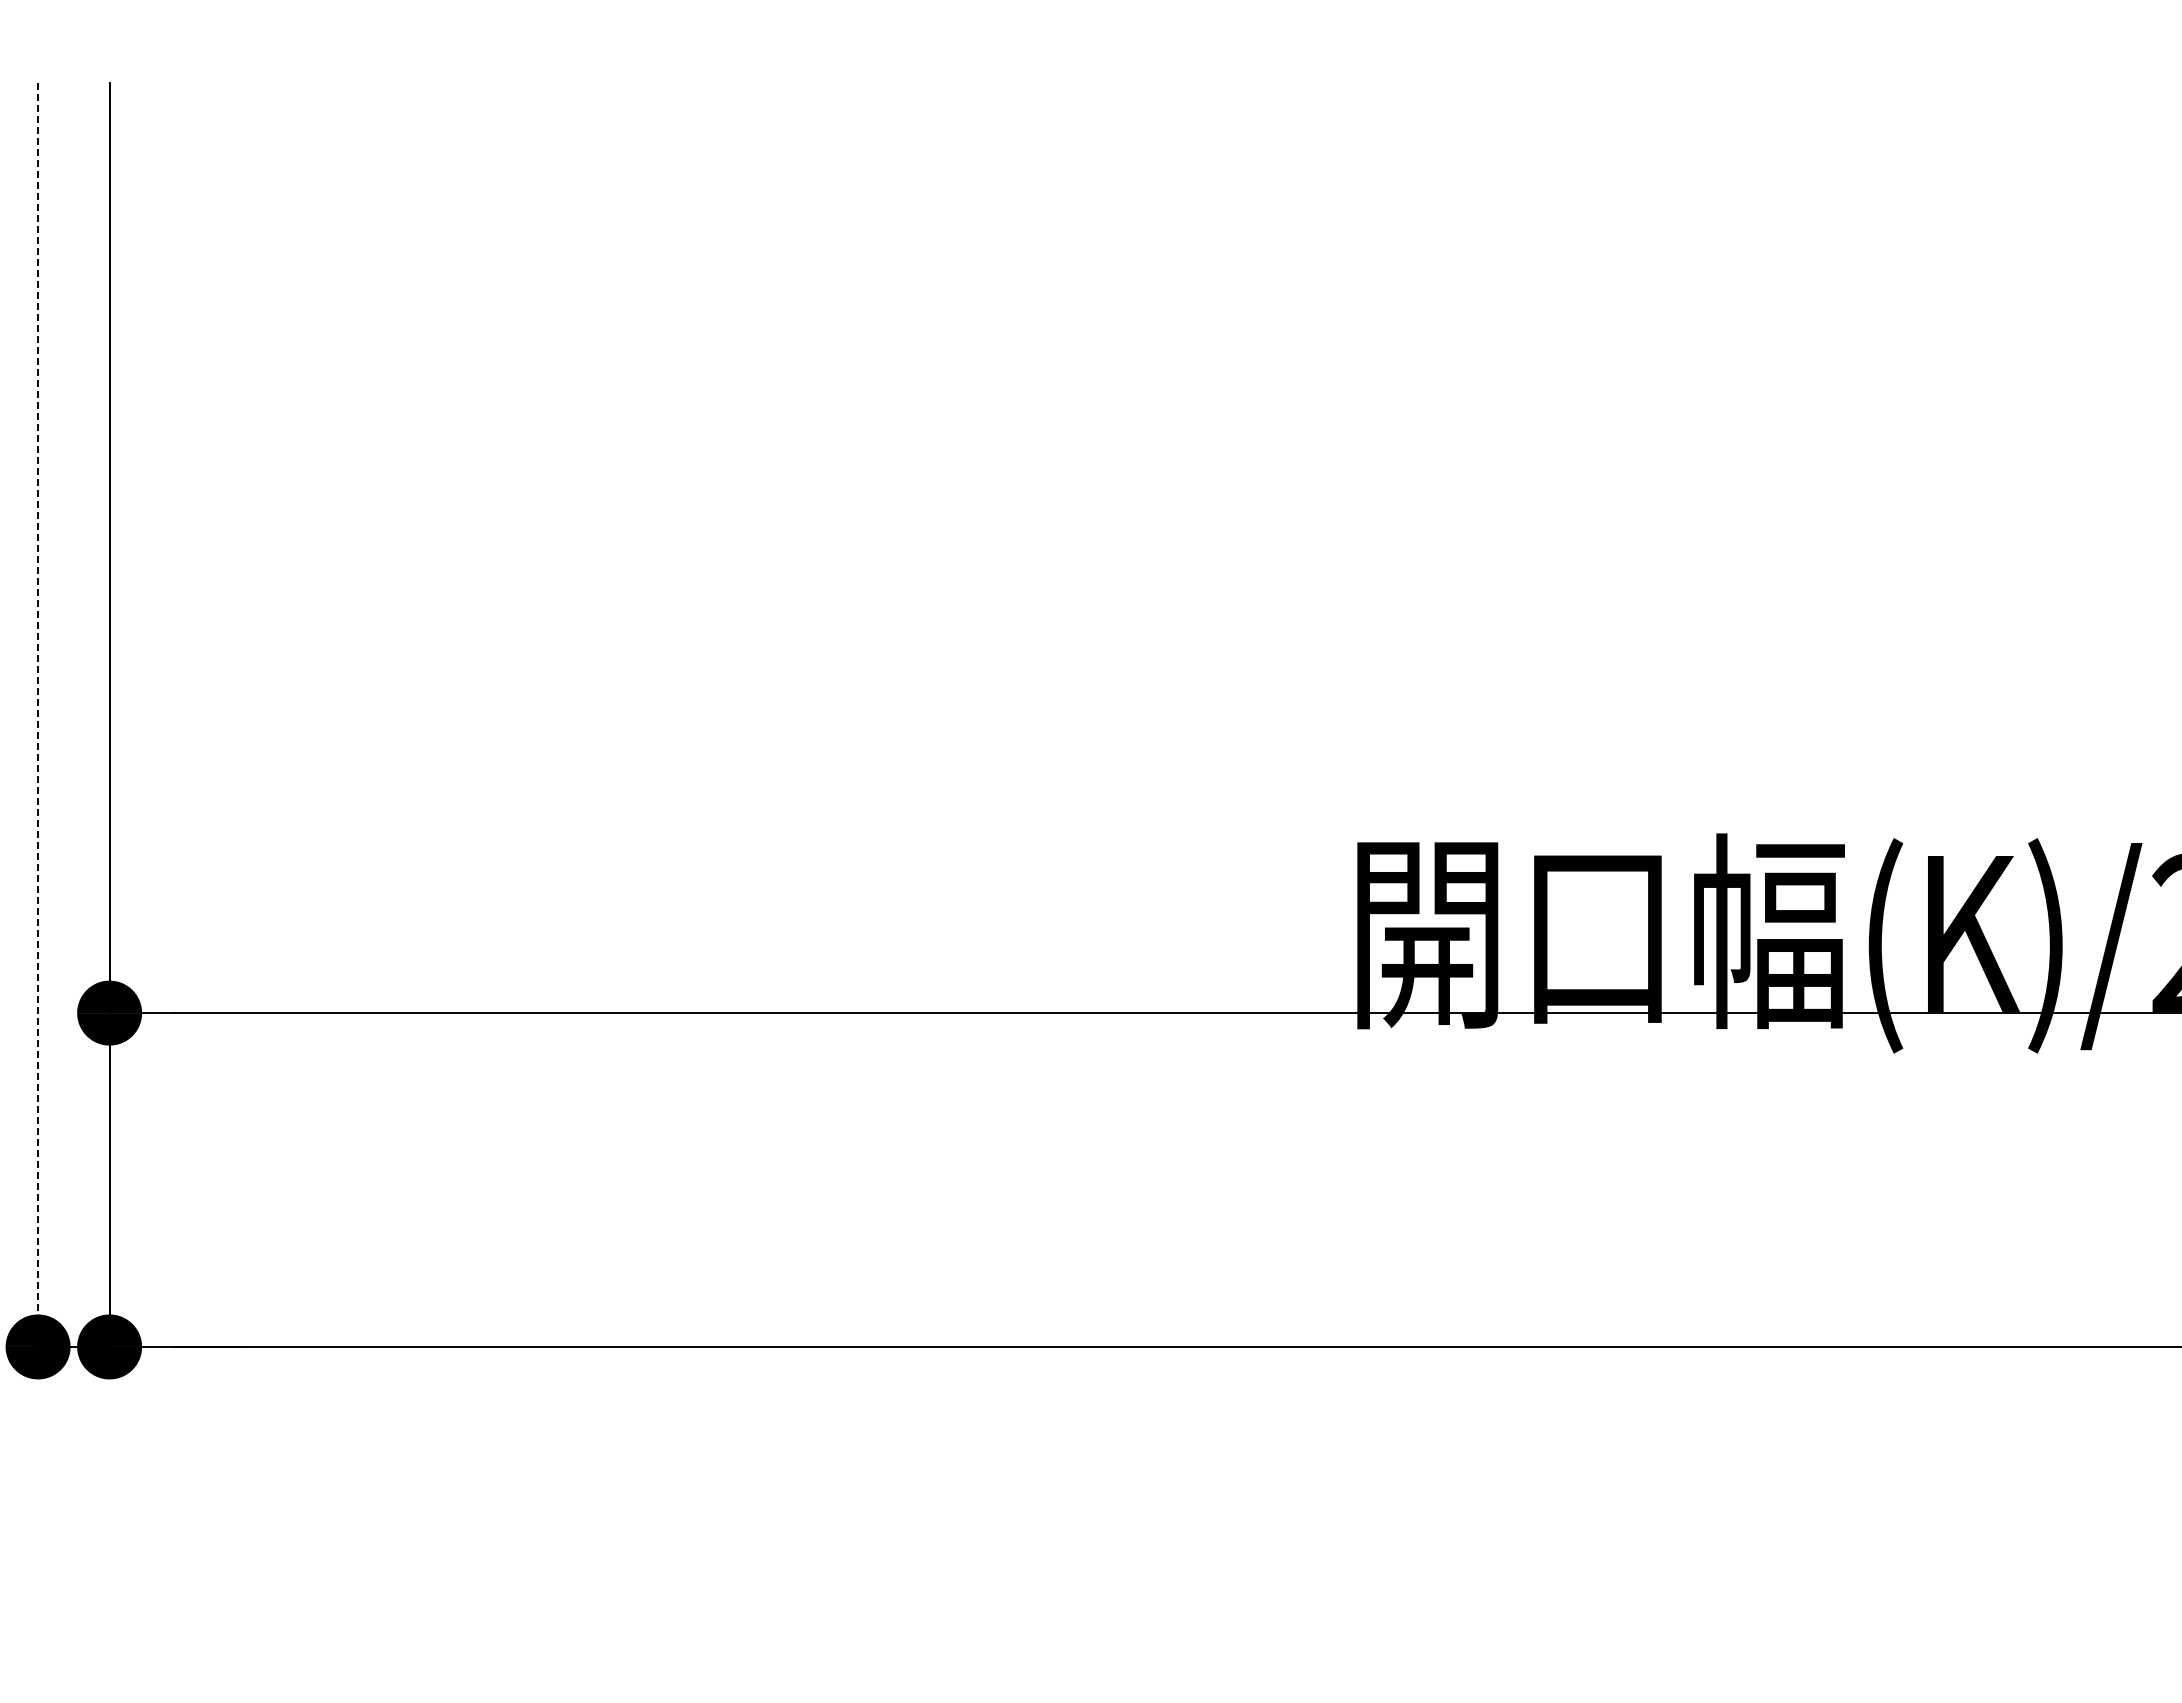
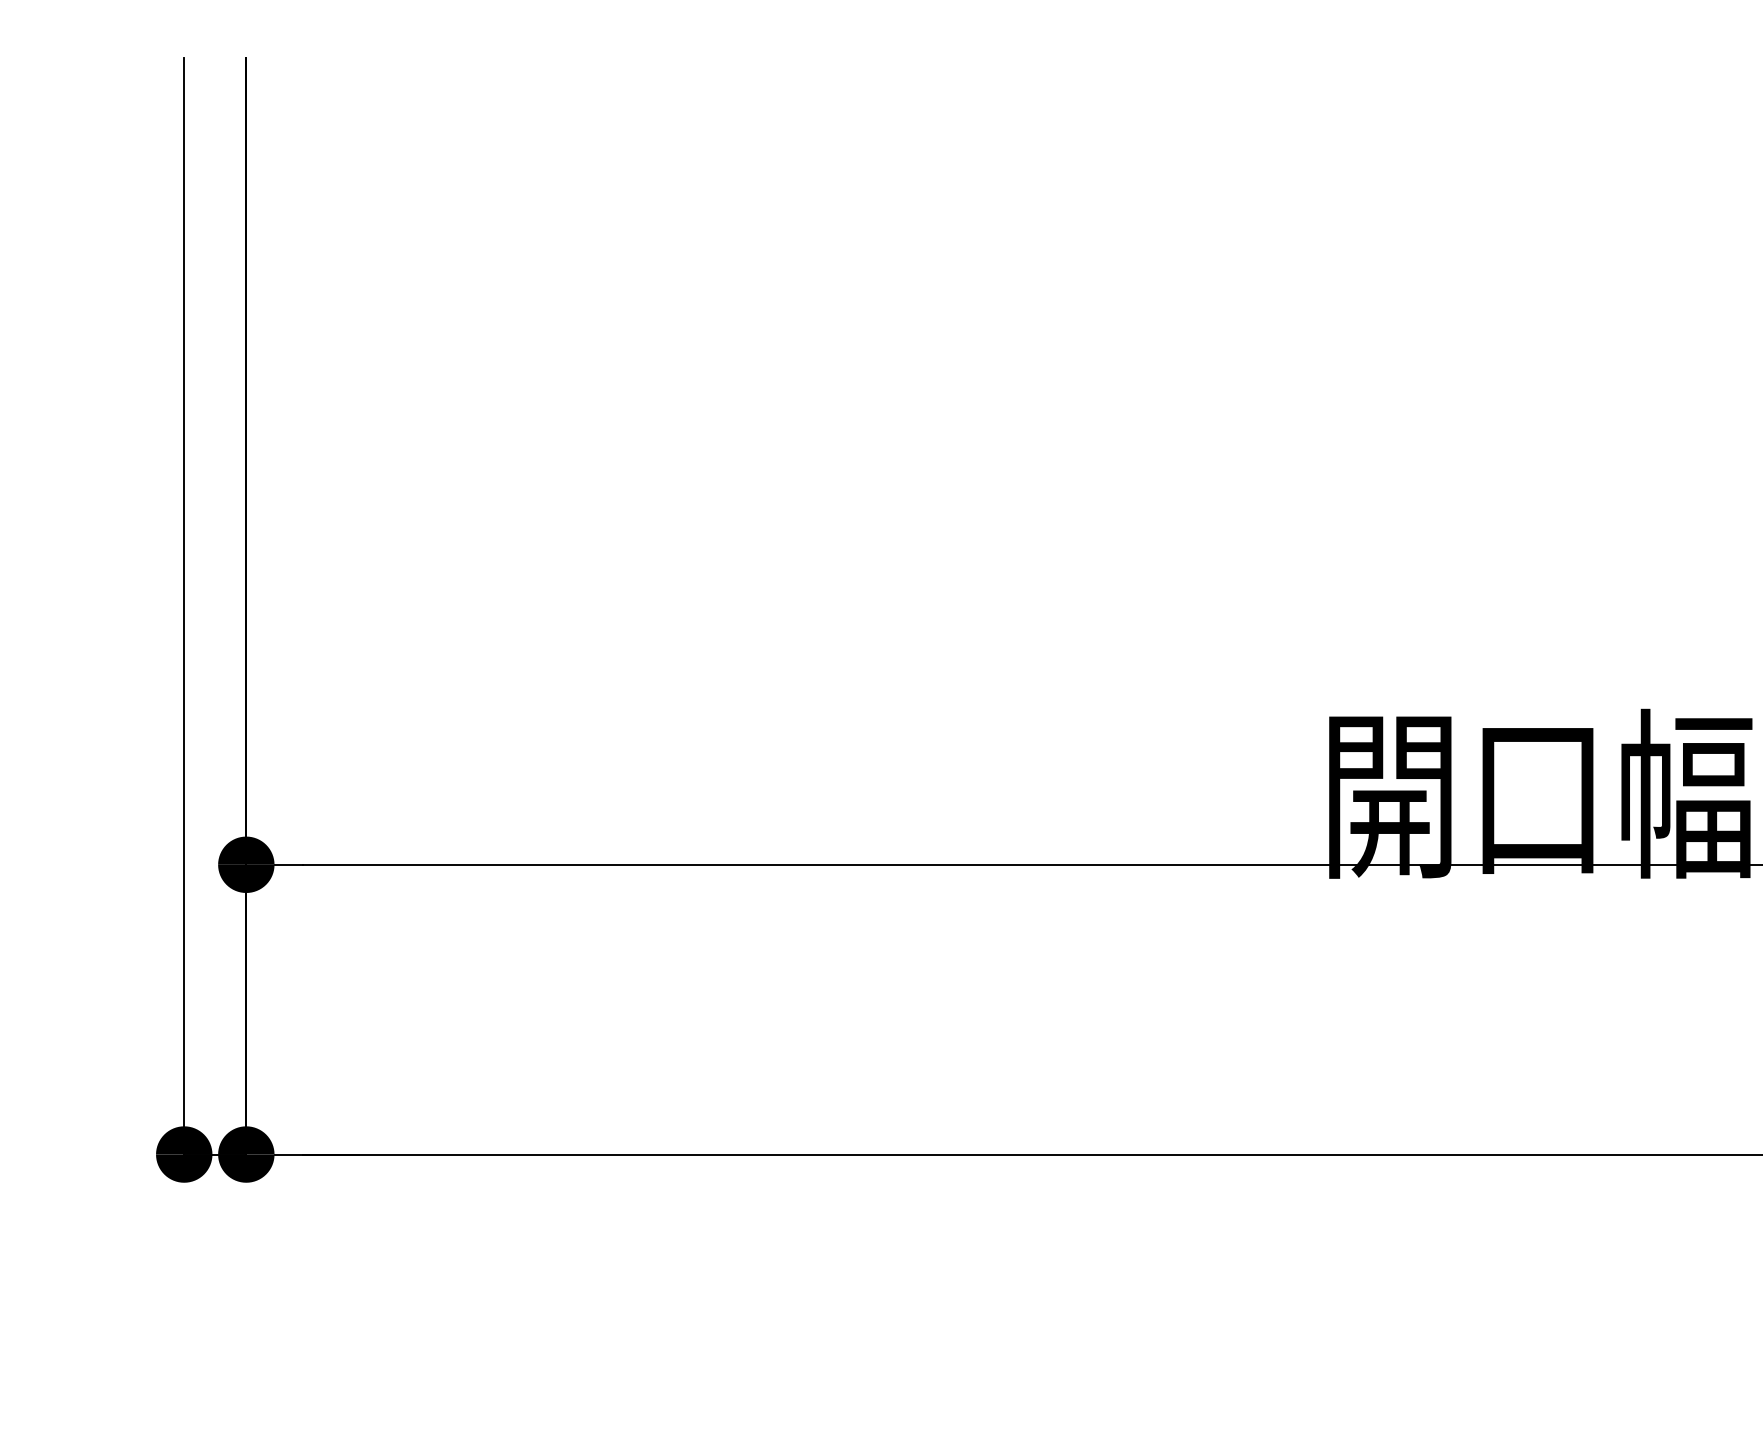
line: (38, 716) -> (184, 607), dashed -> solid

